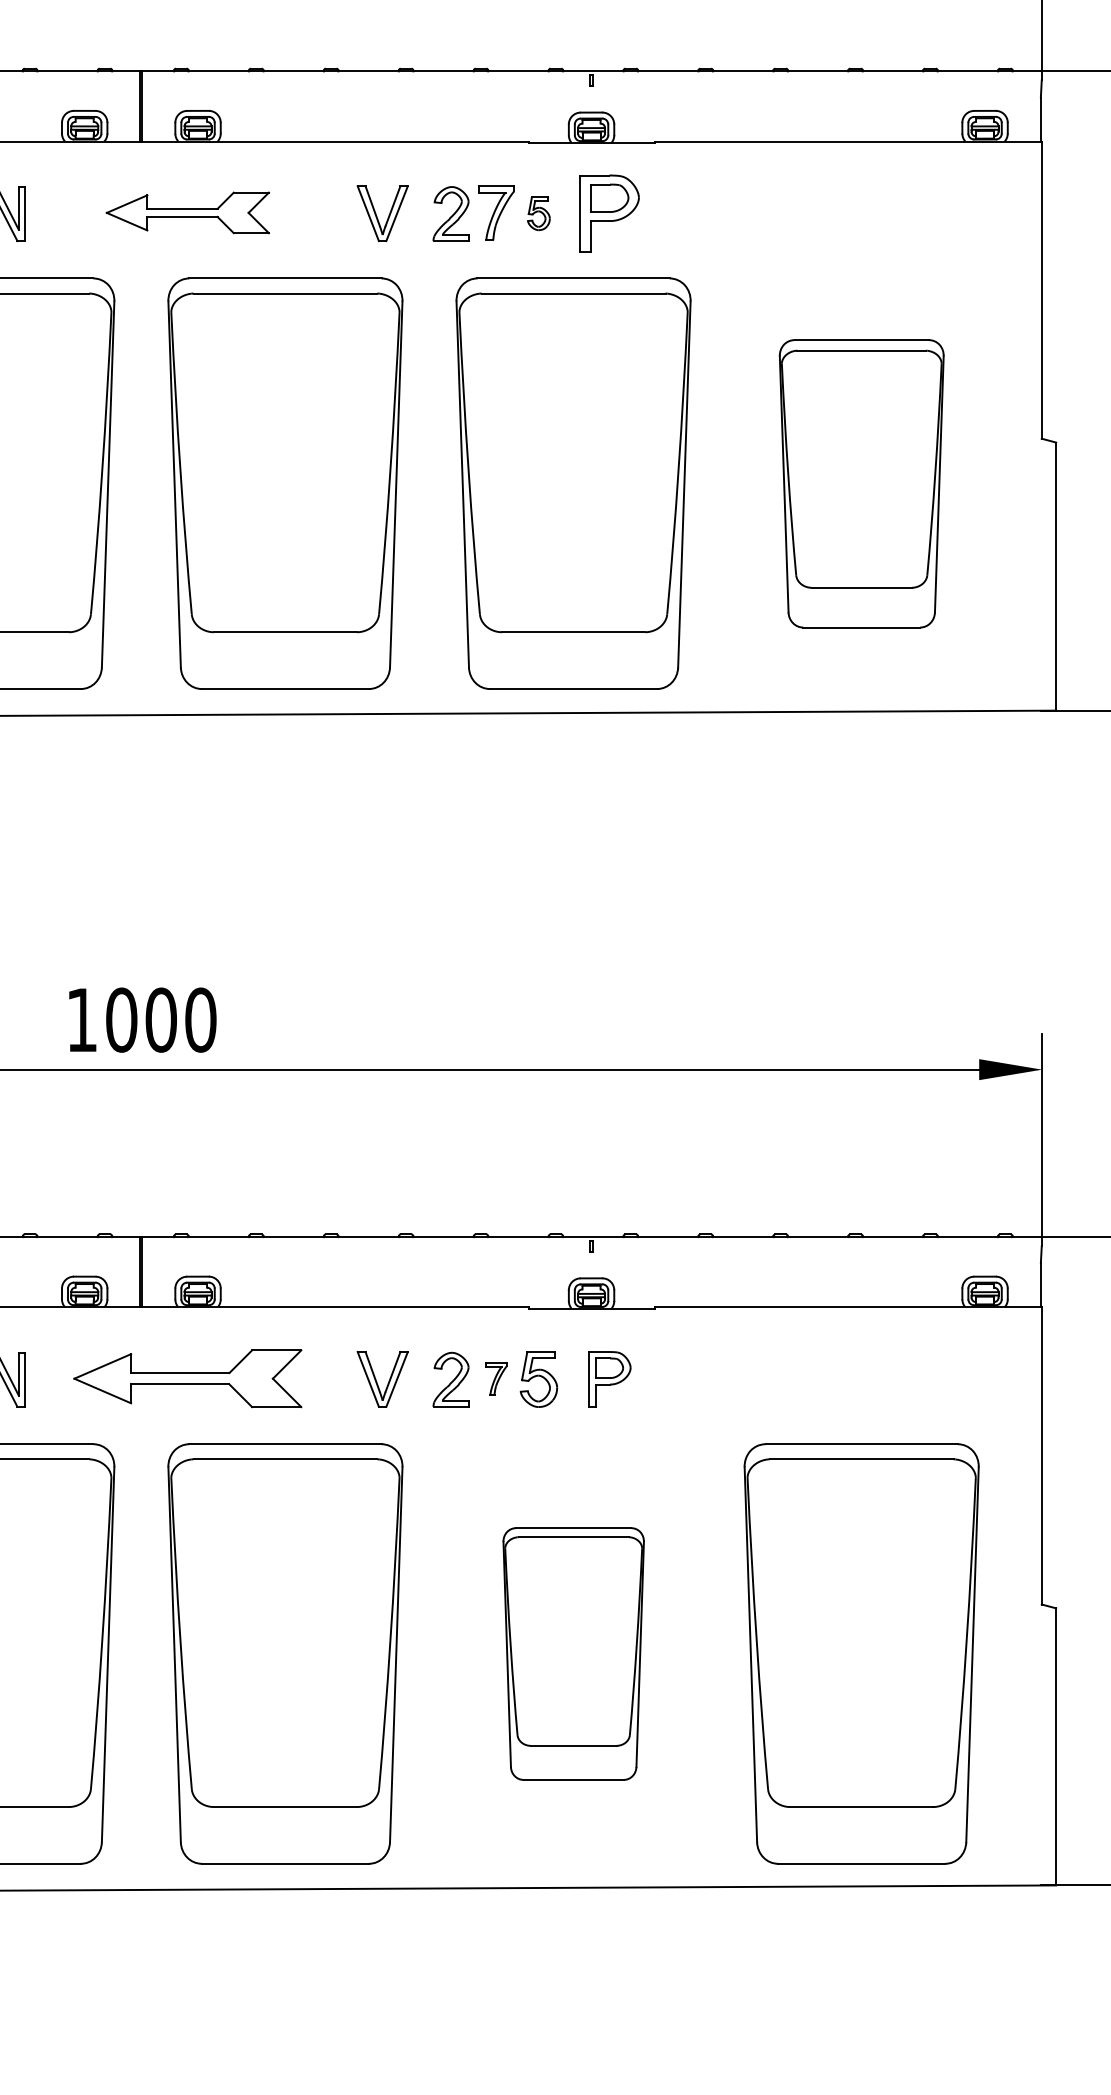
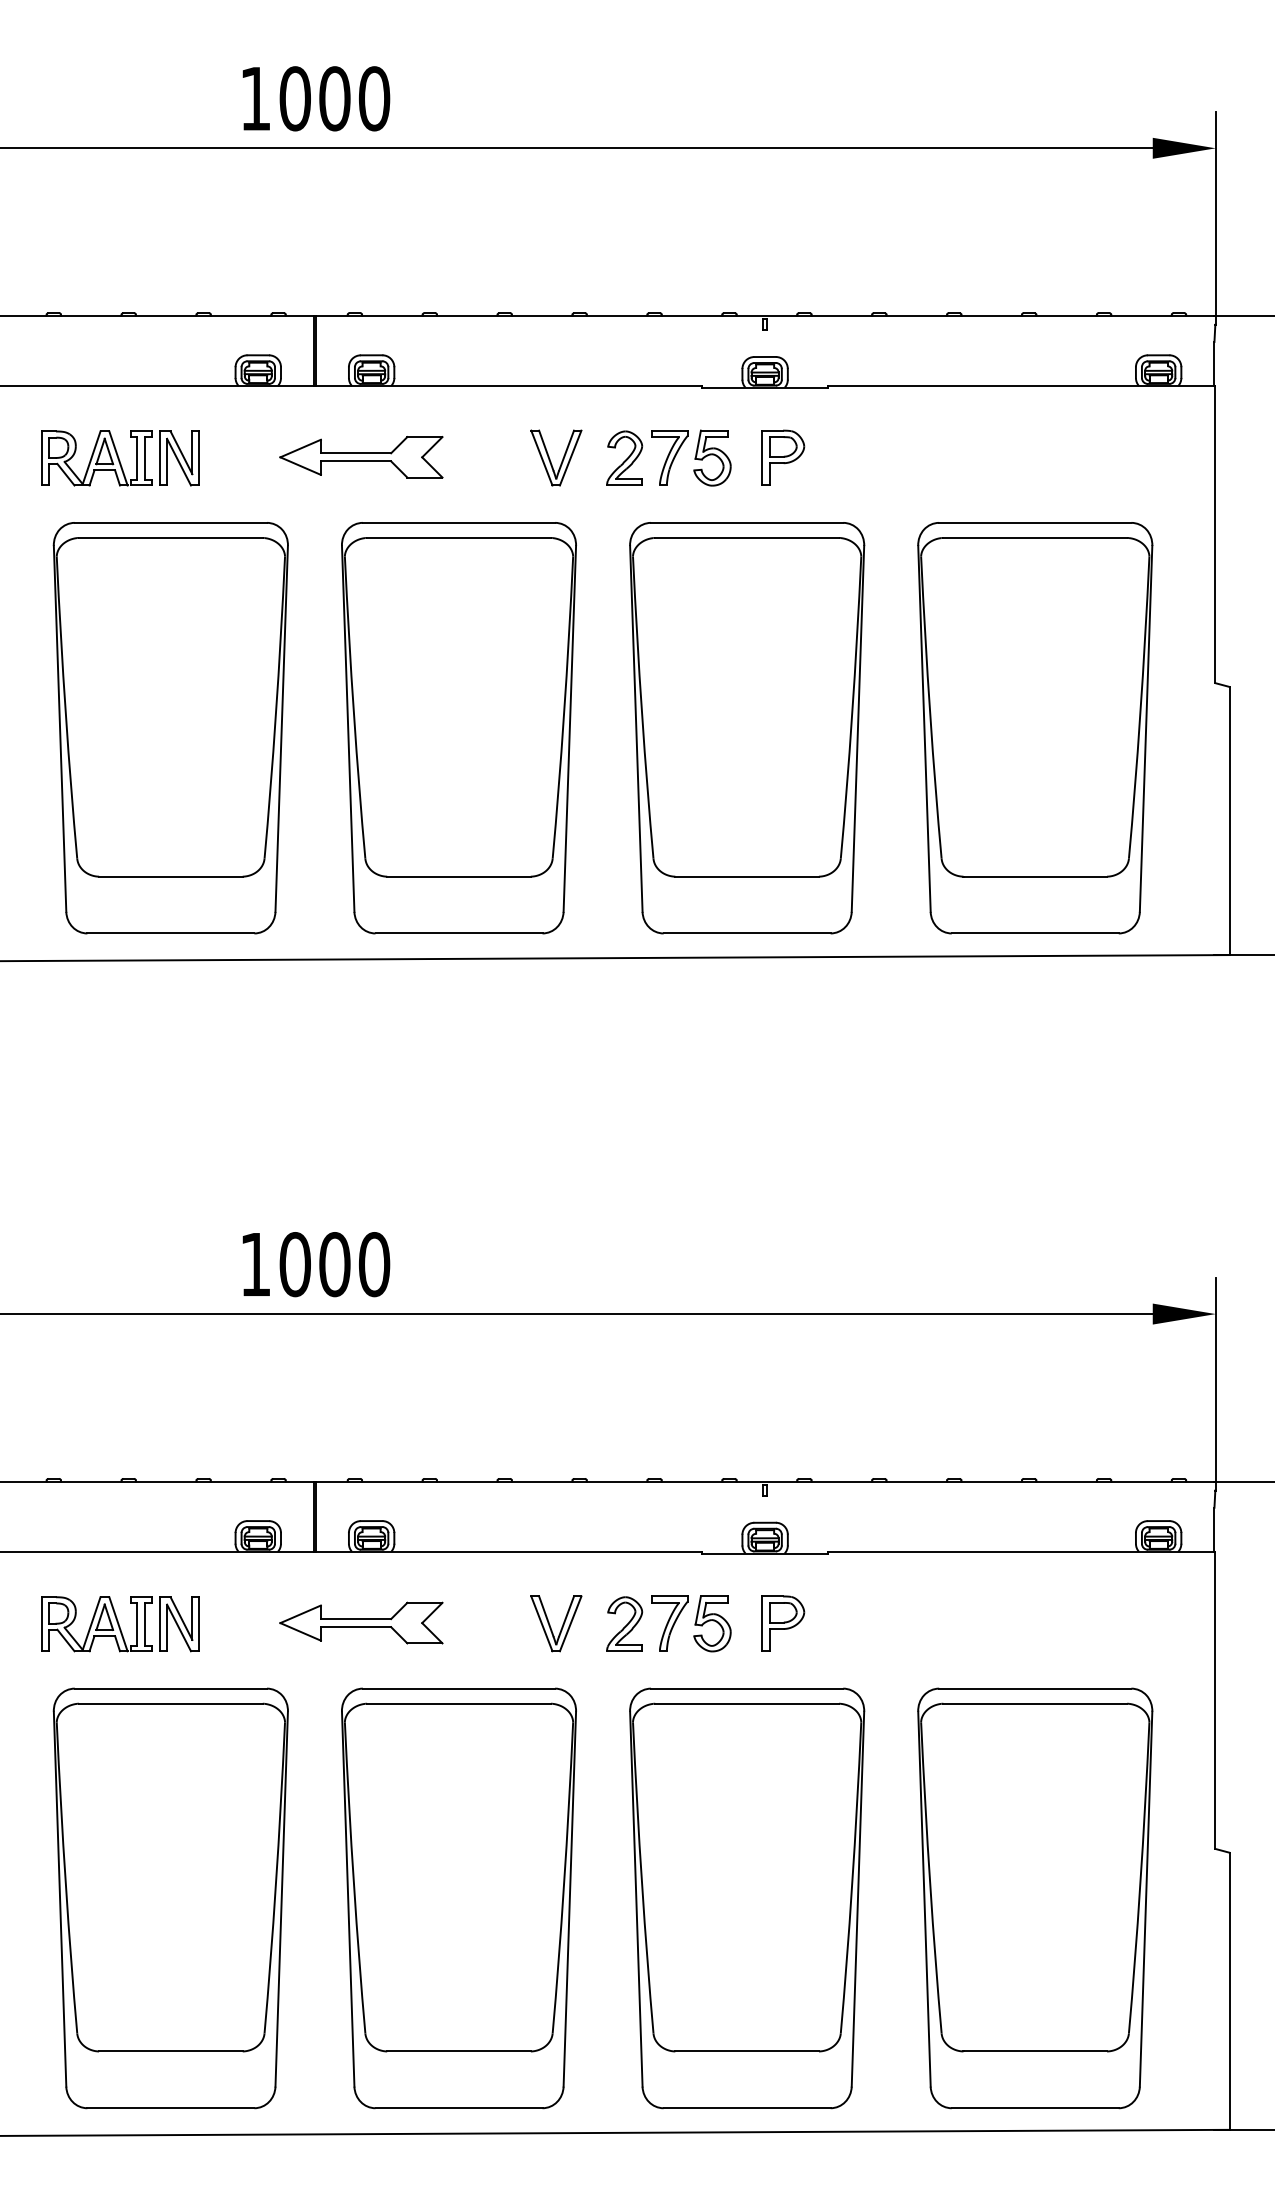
part: (538, 213) -> (712, 457), size x1.67
part: (609, 213) -> (783, 457), size x0.71
part: (861, 484) -> (1035, 728), size x1.43
part: (187, 1378) -> (361, 1622), size x0.71
part: (495, 1379) -> (669, 1623), size x1.67
part: (573, 1654) -> (747, 1898), size x1.67

